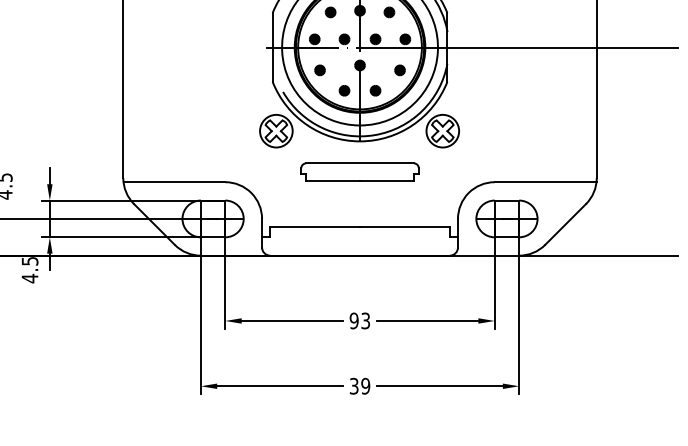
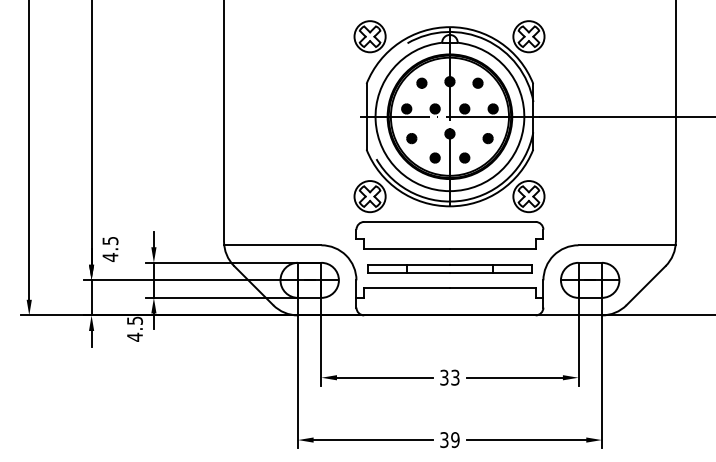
part: (359, 171) -> (449, 235), size x1.67
part: (359, 206) -> (449, 268), added
text: (354, 320) -> (444, 377), 93 -> 33

